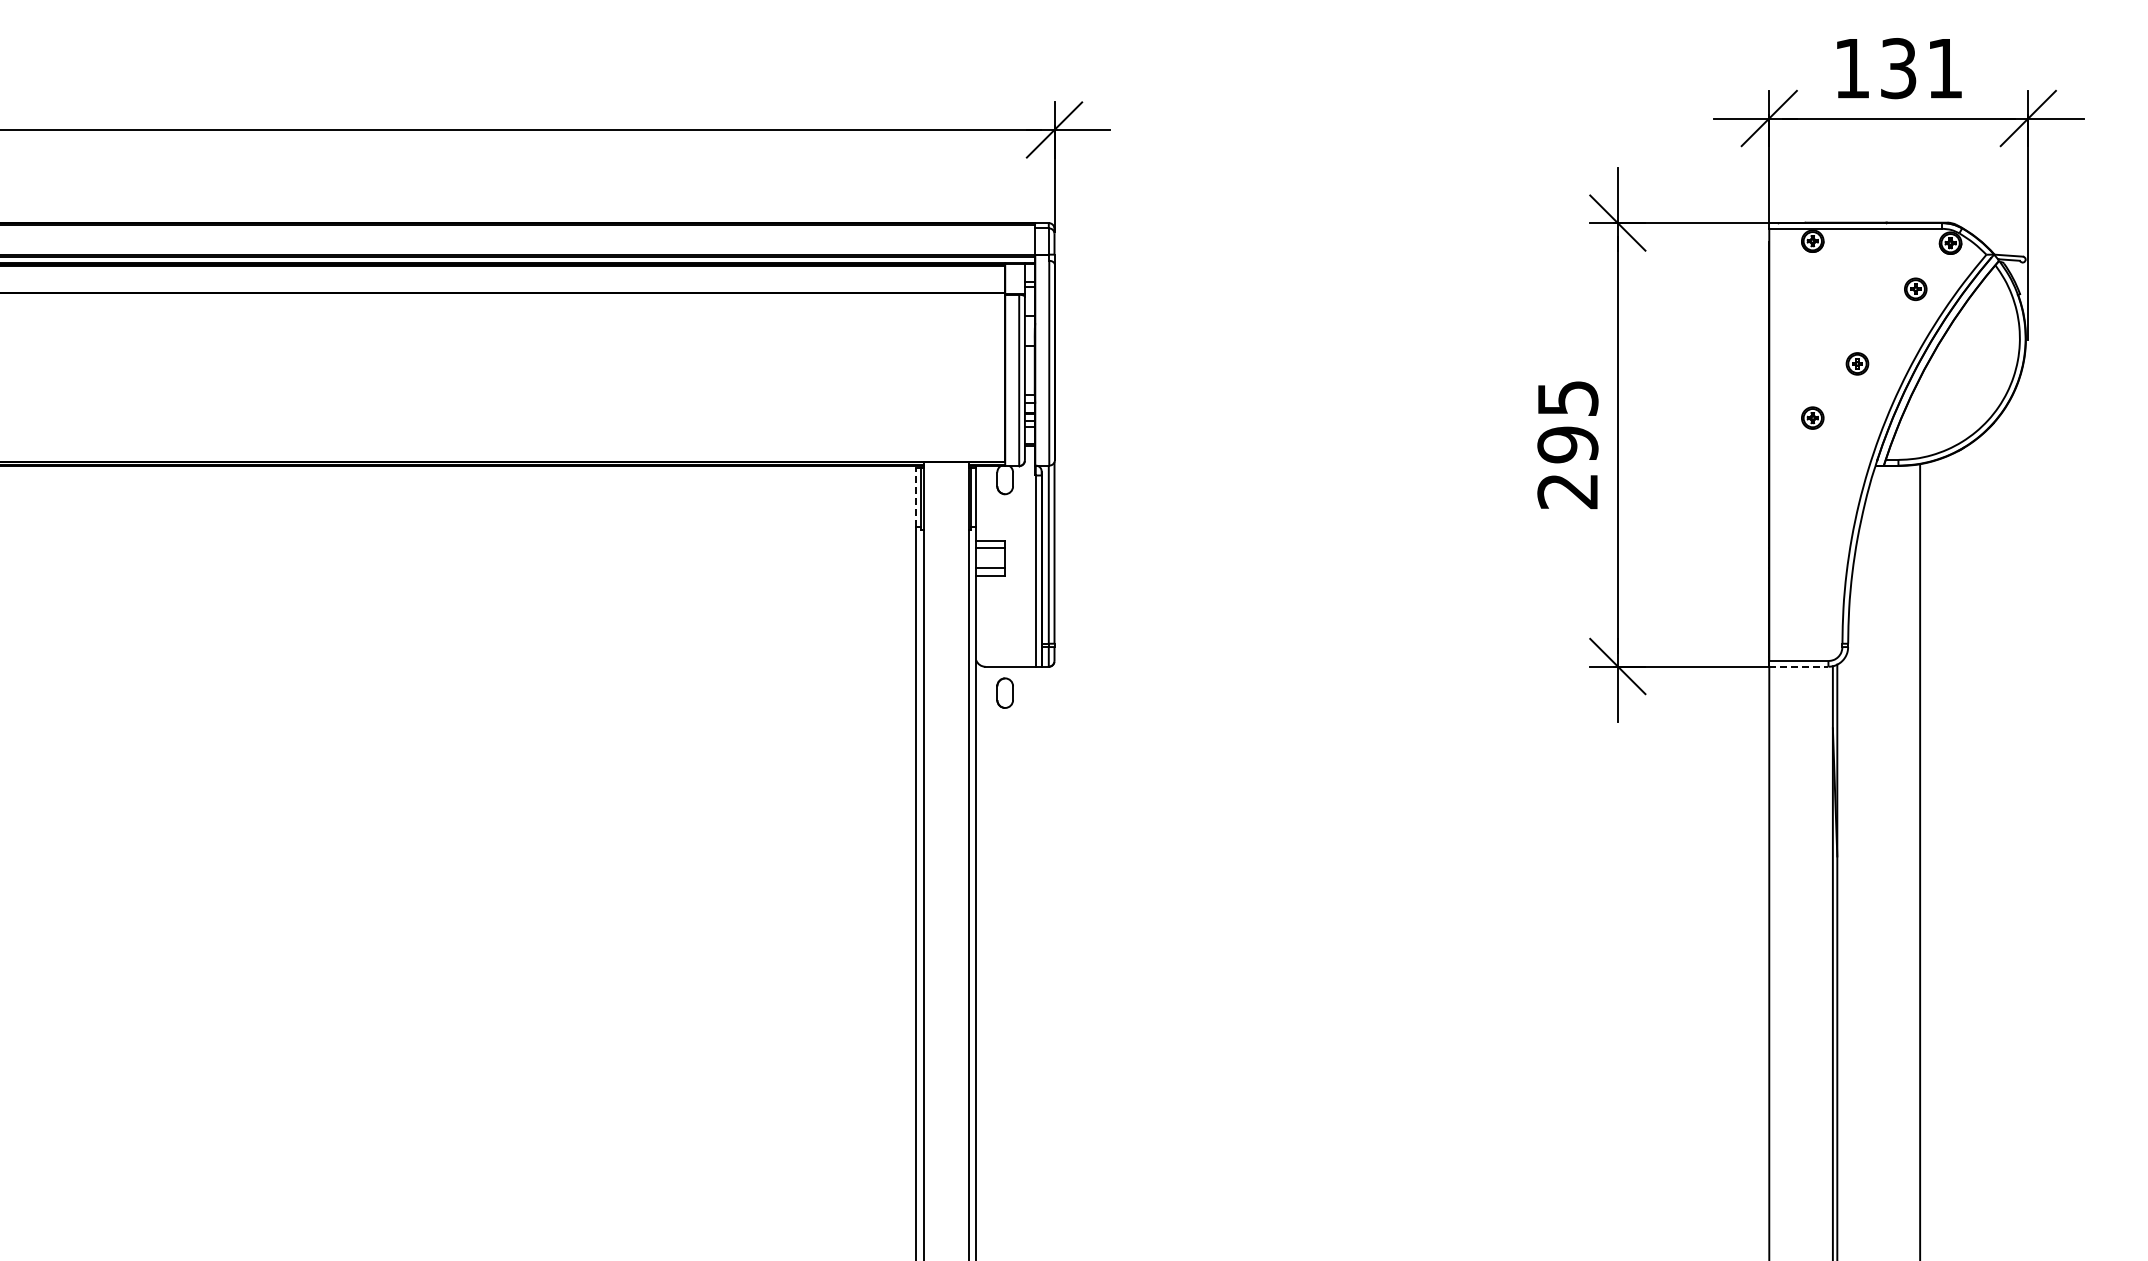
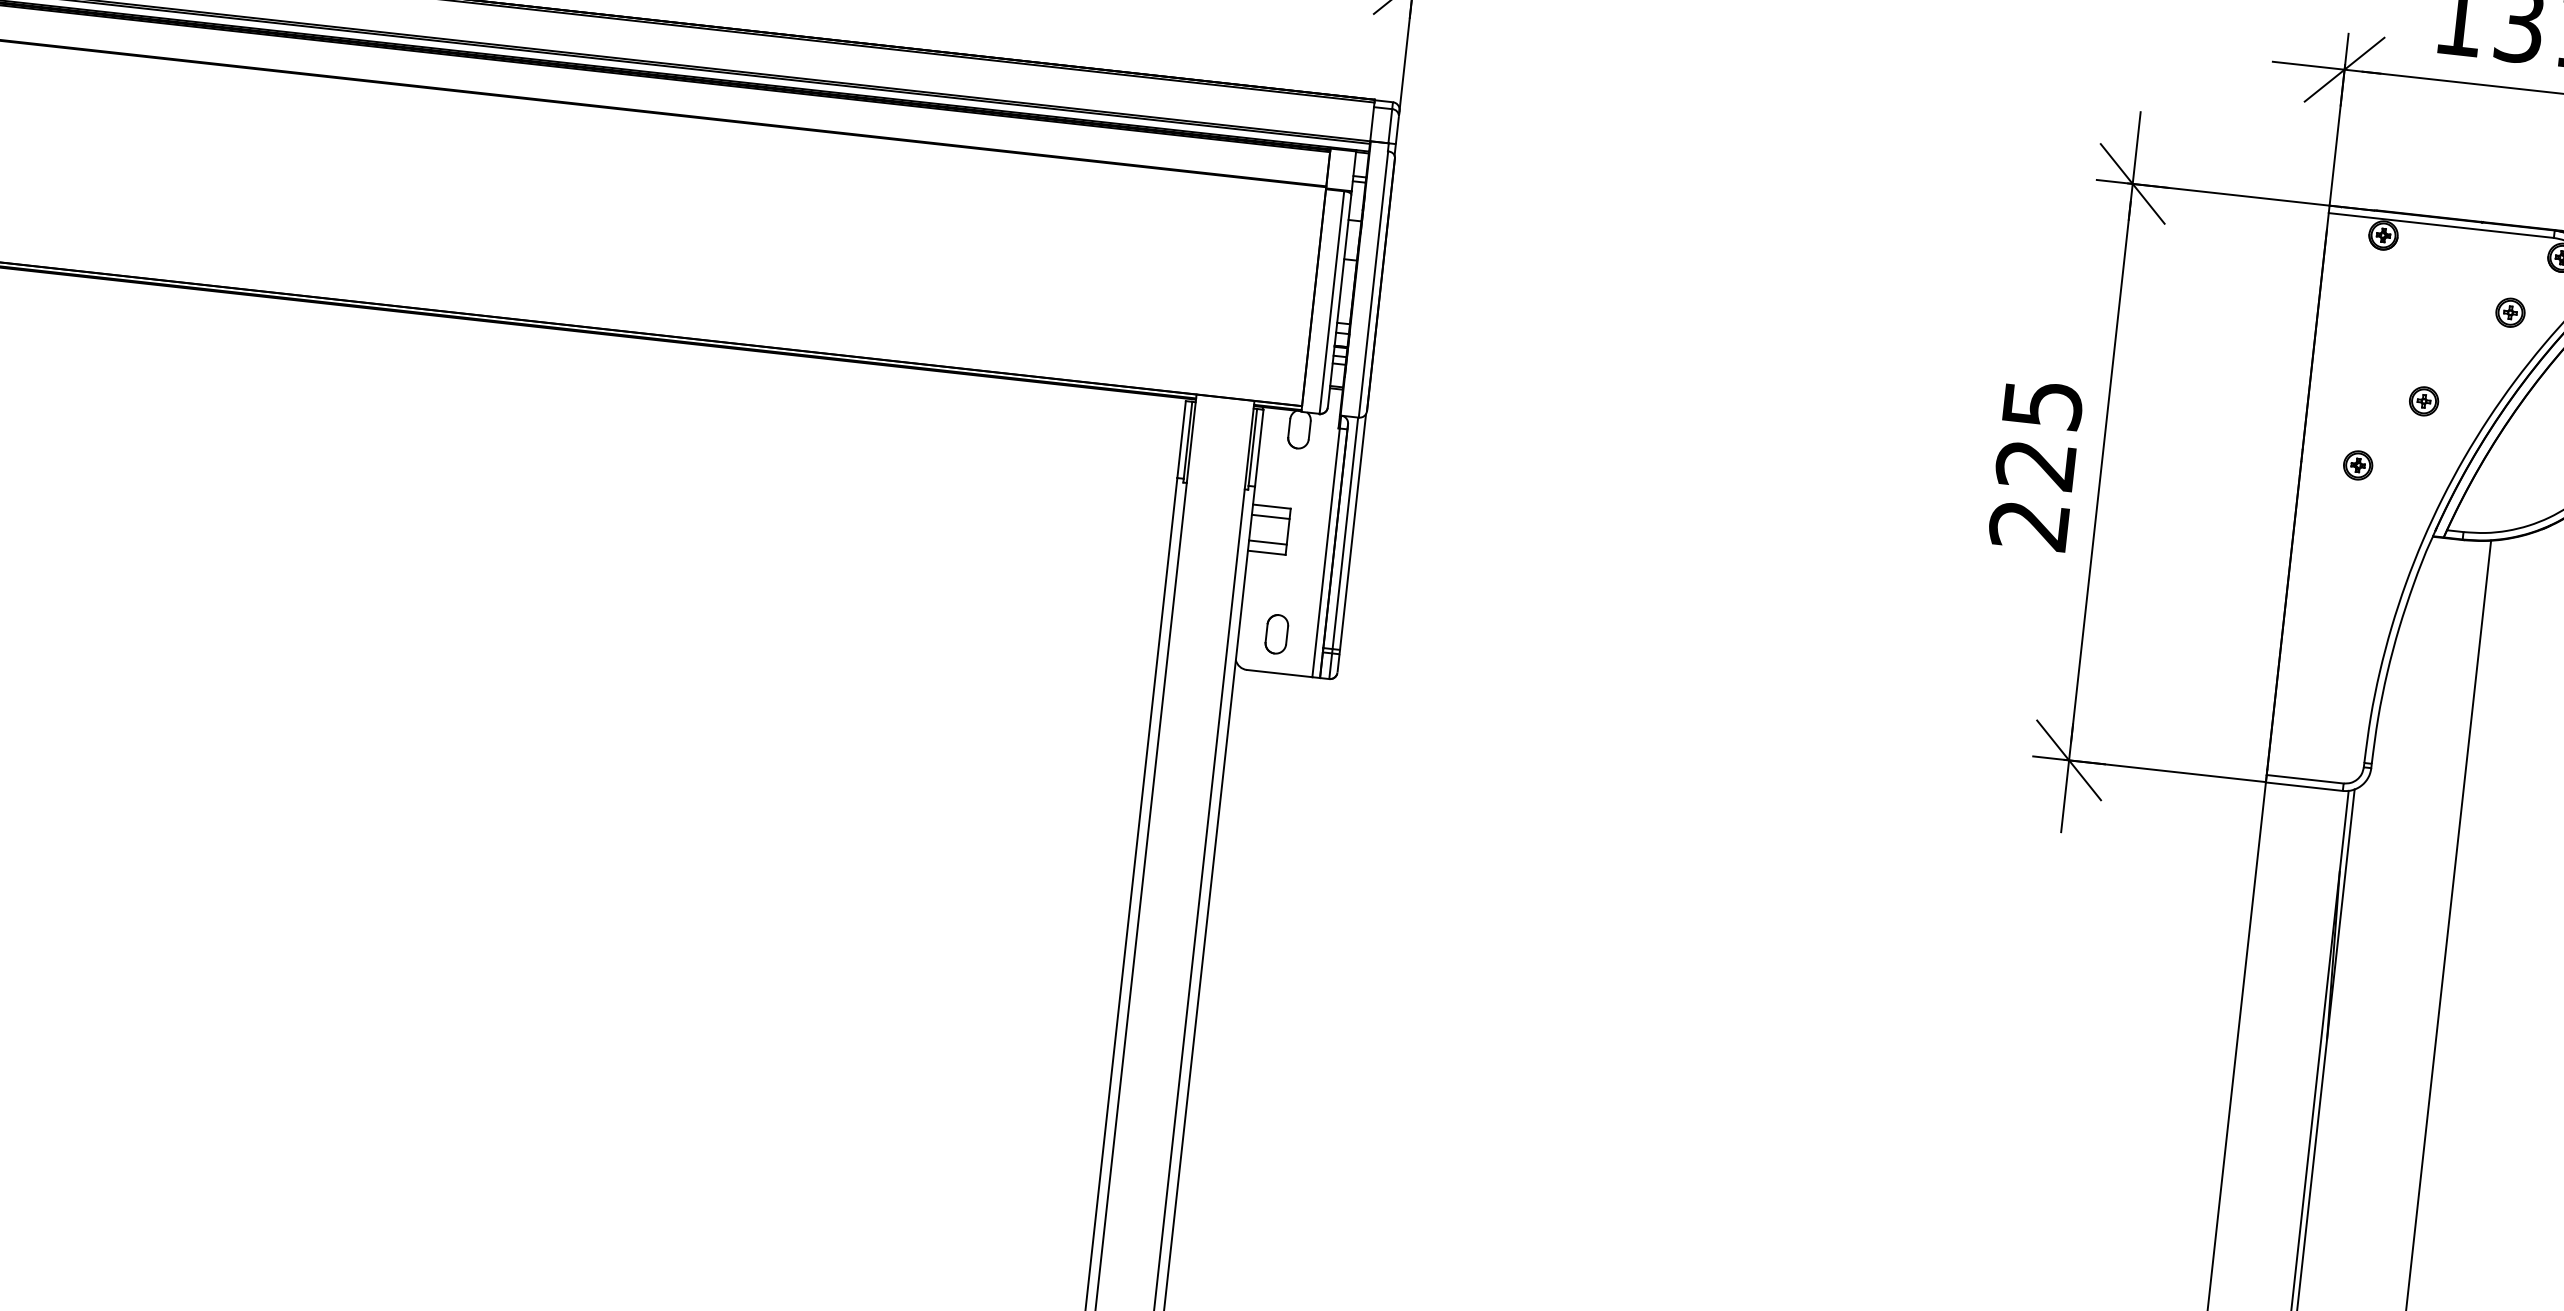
text: (1567, 444) -> (2035, 464), 295 -> 225
line: (916, 497) -> (1181, 439), dashed -> solid
line: (1798, 666) -> (2303, 786), dashed -> solid
part: (1004, 692) -> (1276, 633), moved

